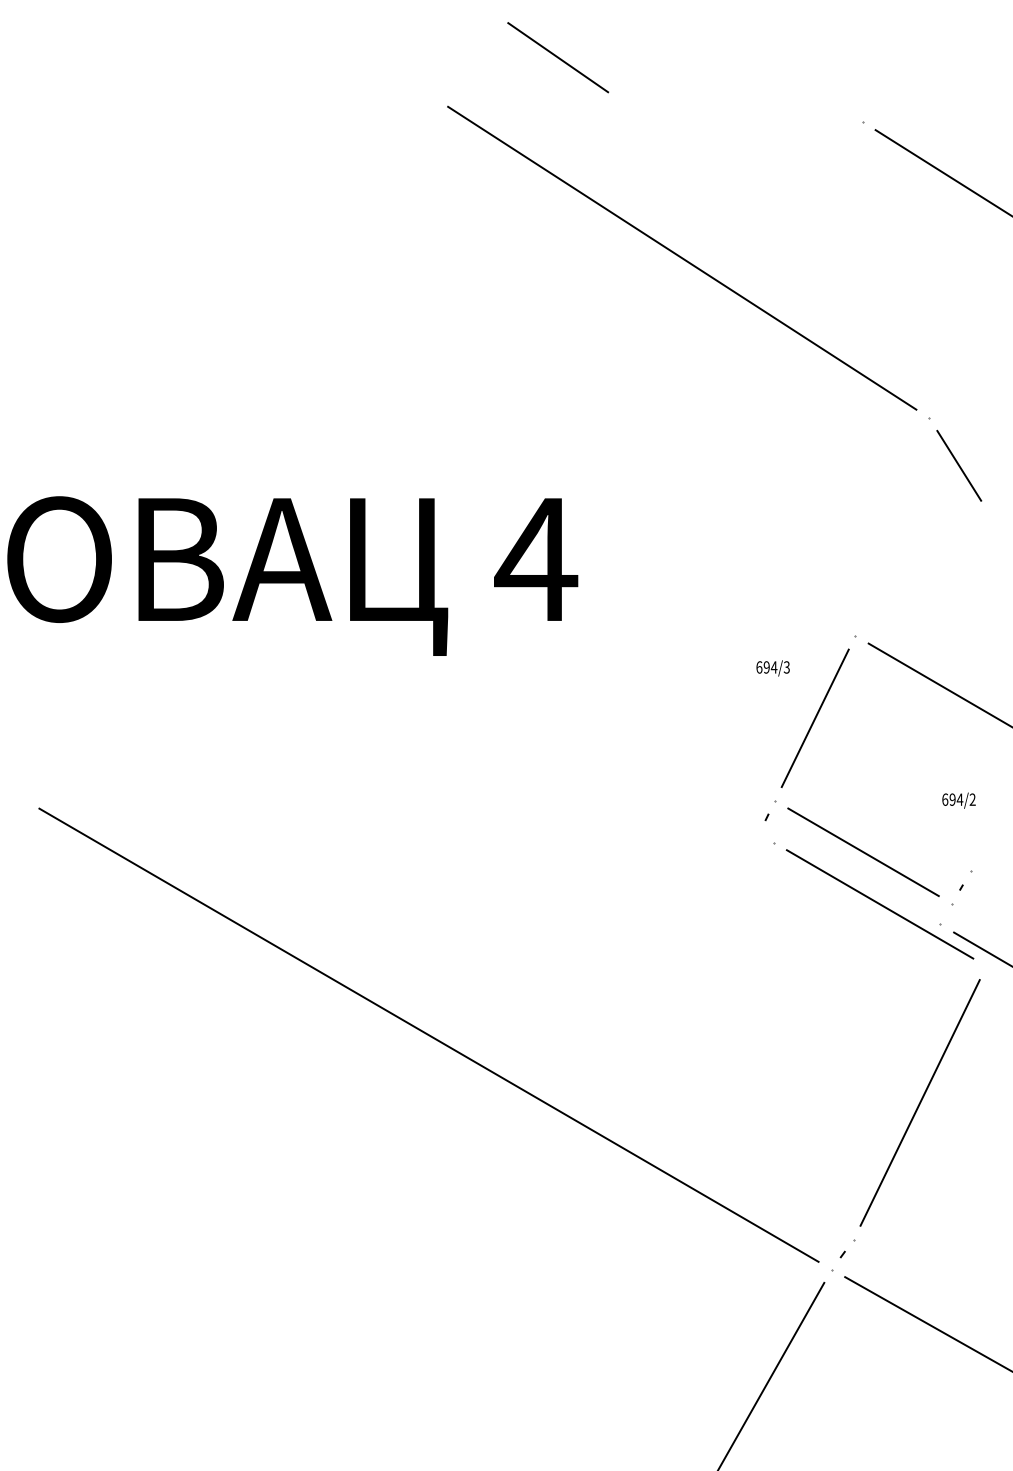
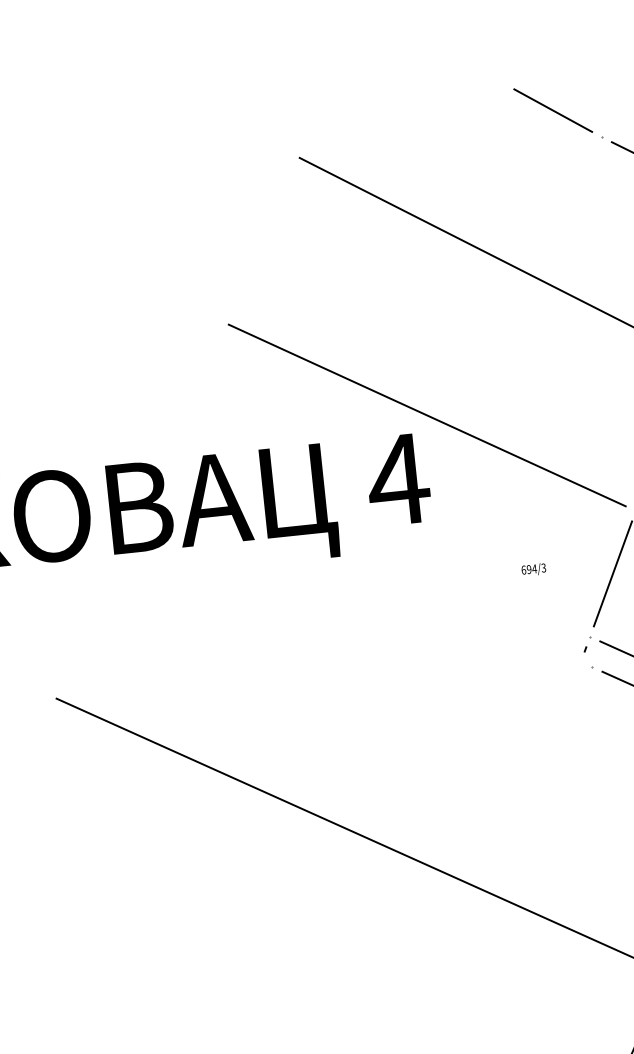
line: (558, 57) -> (553, 110), moved
line: (584, 475) -> (426, 415), added
text: (772, 668) -> (533, 569), moved

